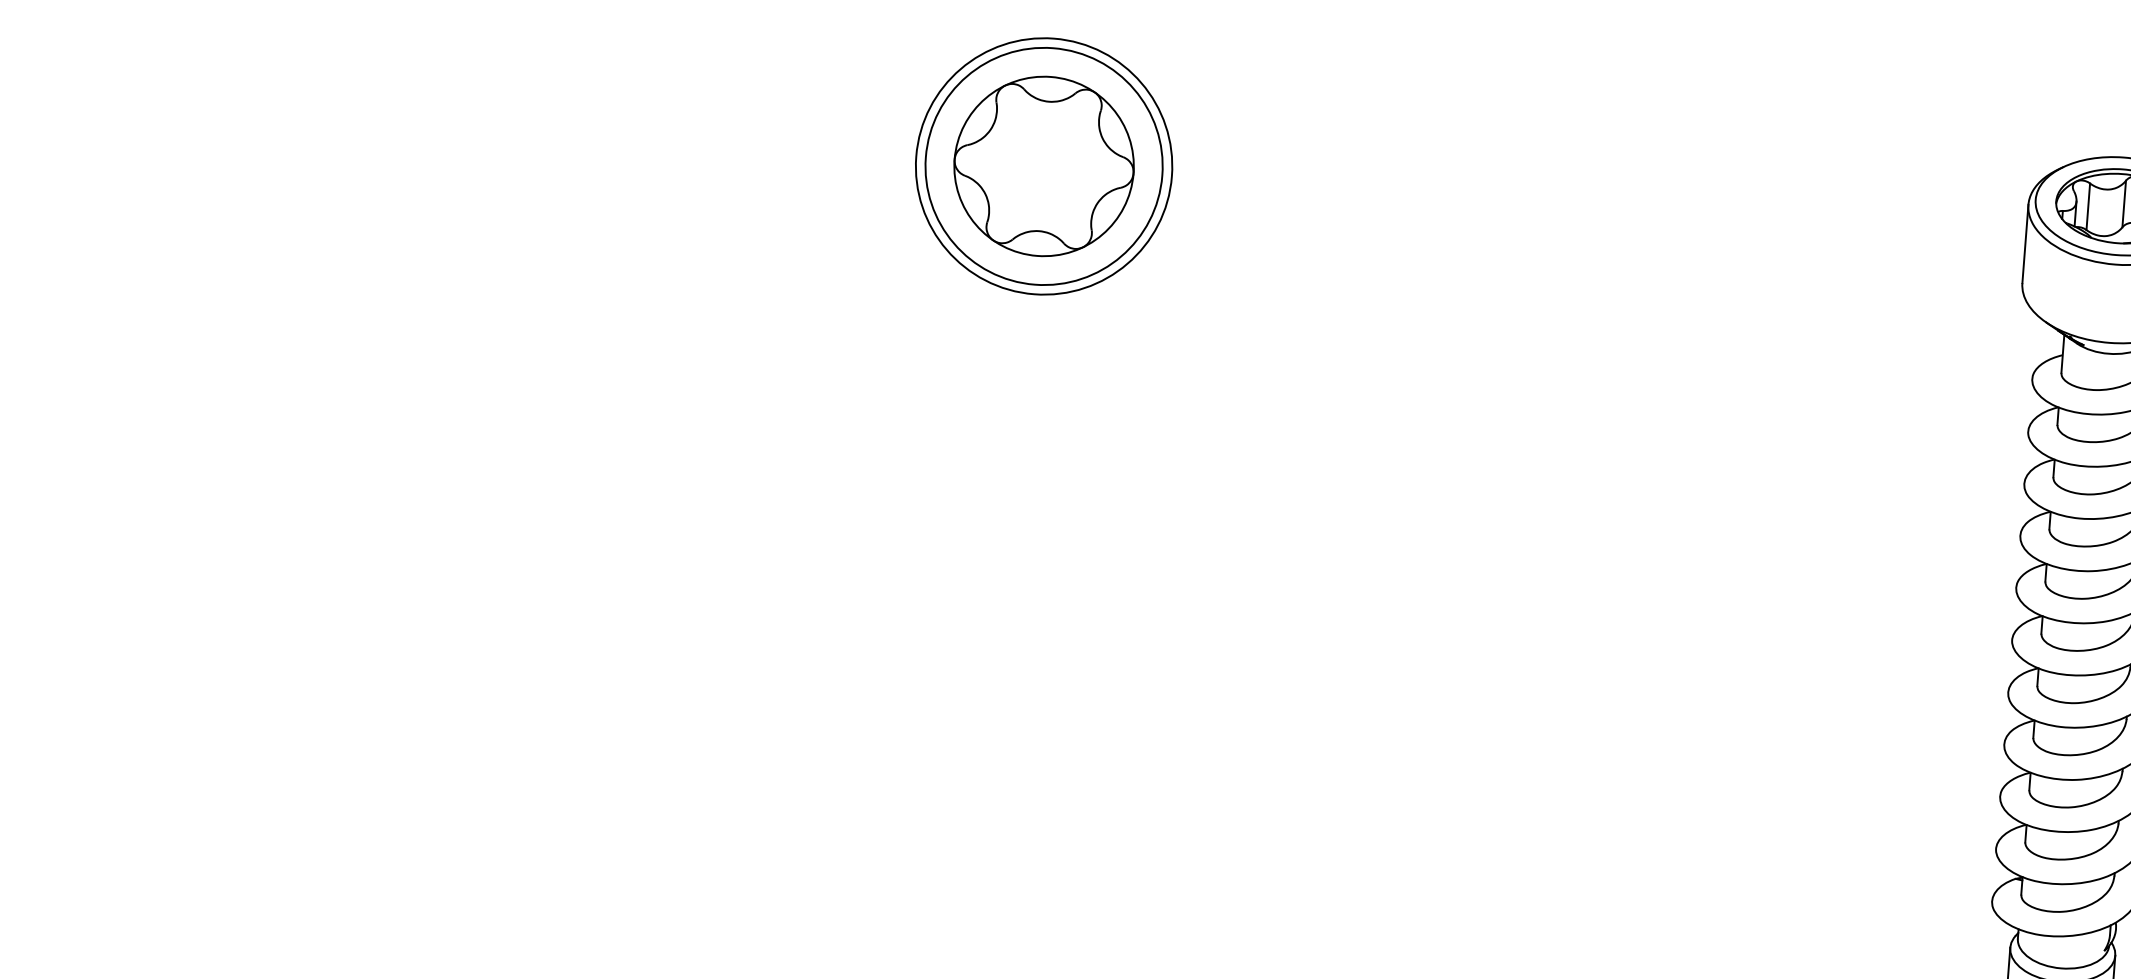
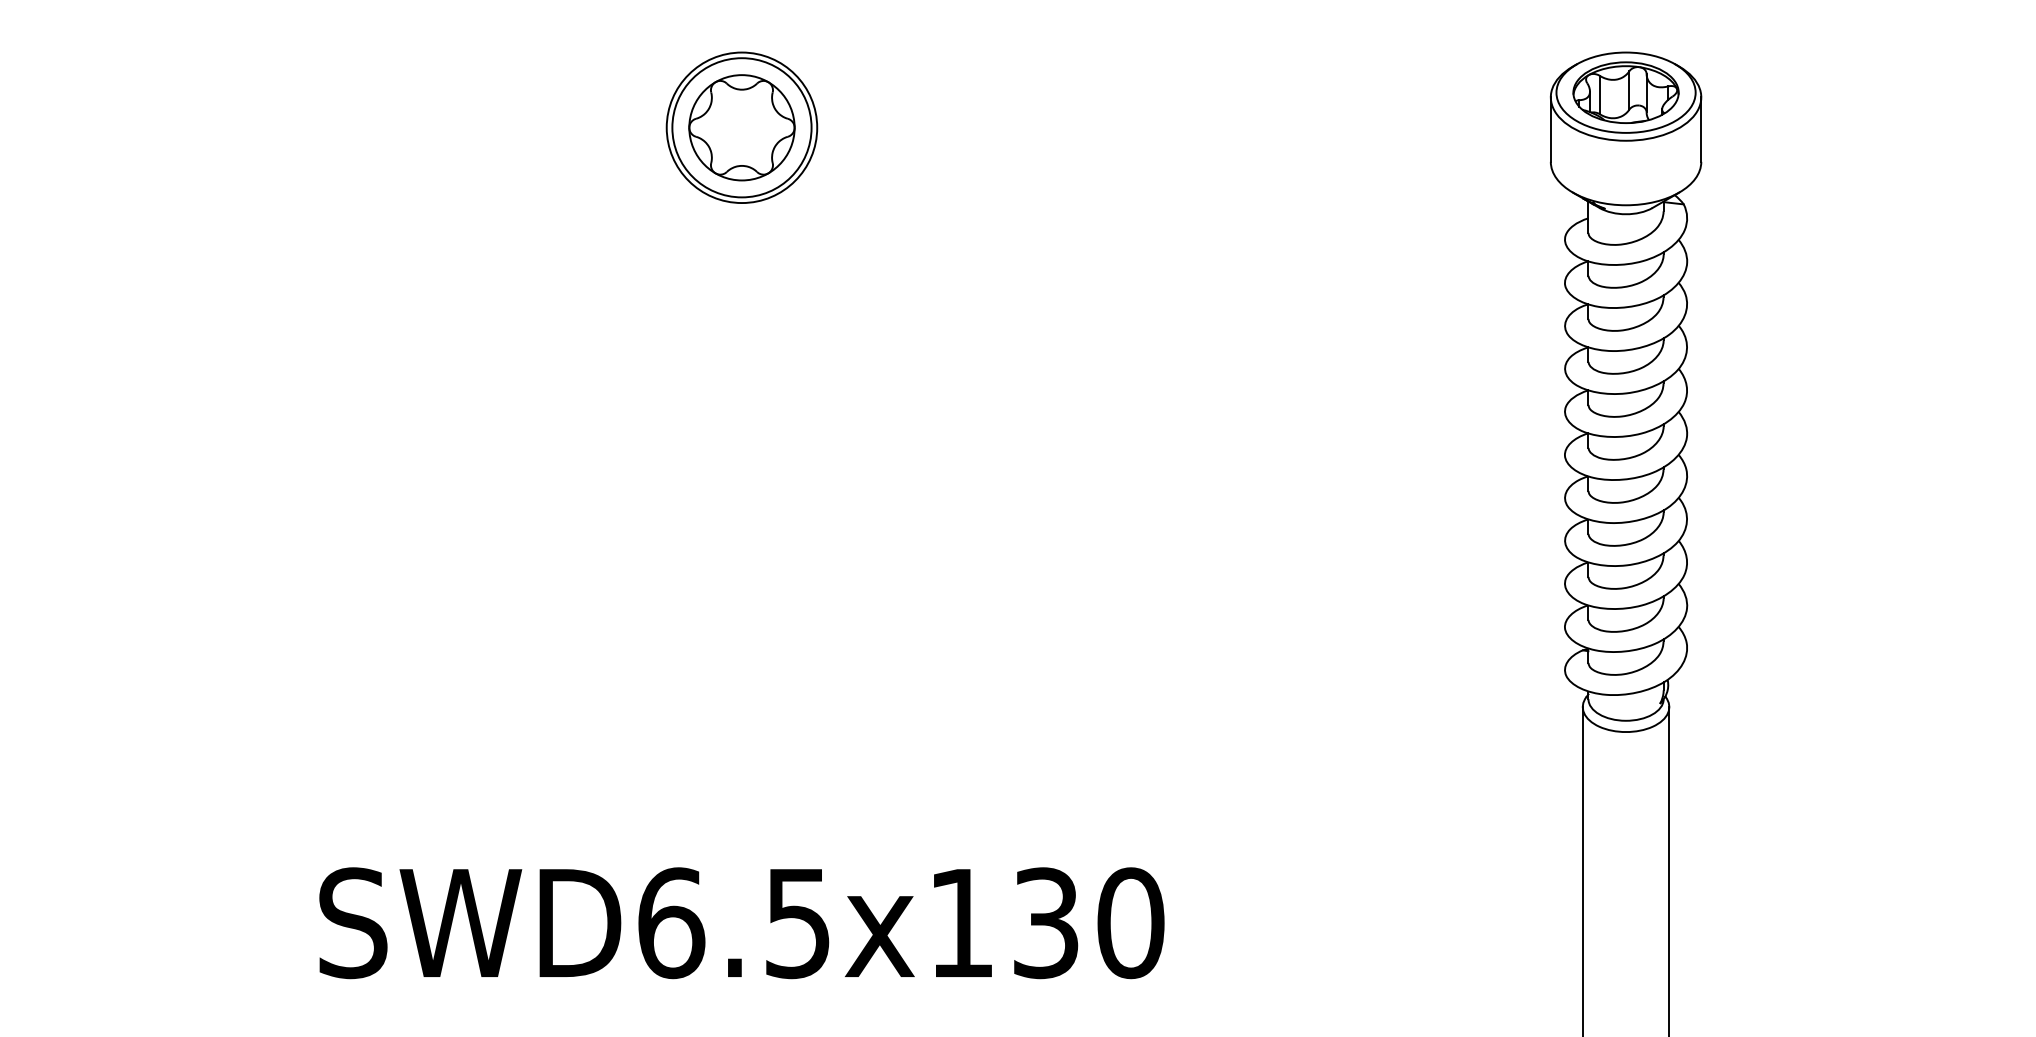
part: (1043, 165) -> (741, 127), size x0.71

